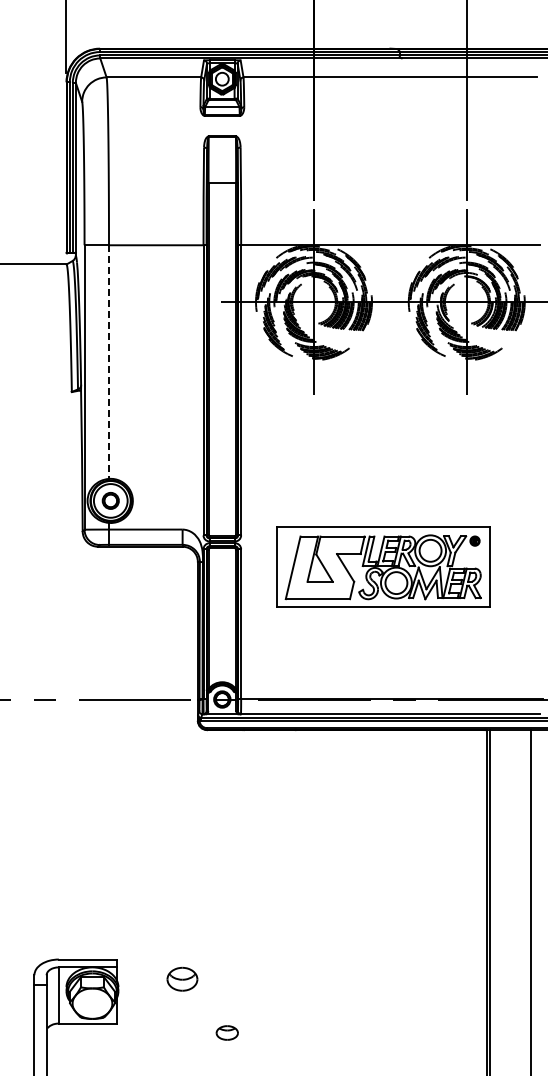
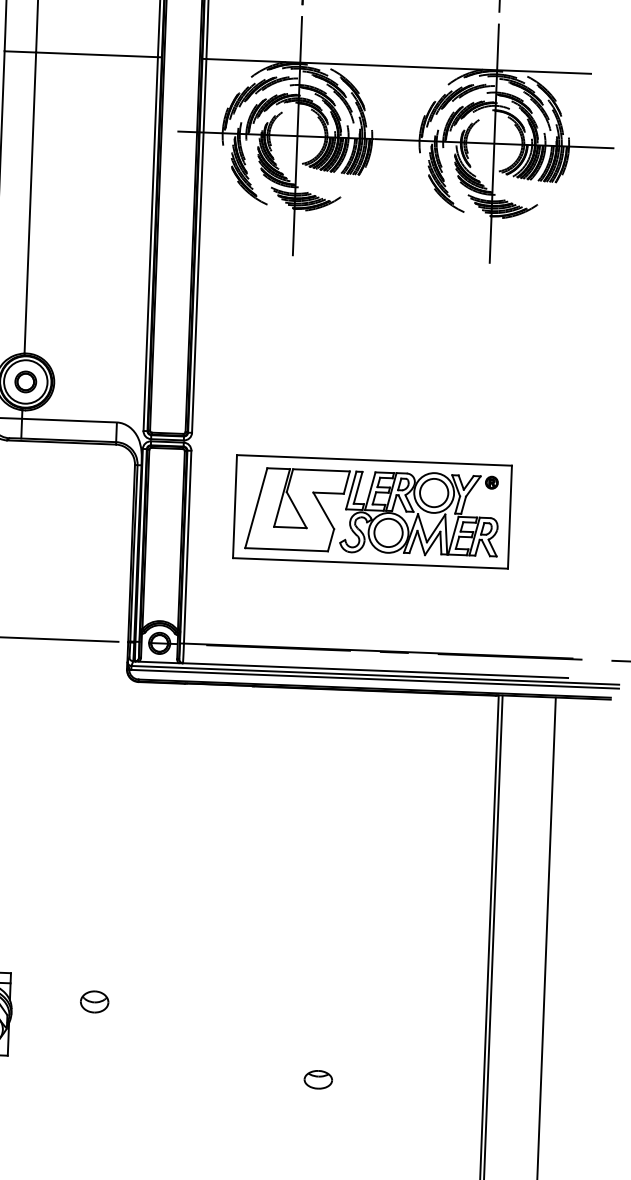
line: (108, 362) -> (29, 203), dashed -> solid
part: (383, 566) -> (372, 510), moved
part: (182, 979) -> (94, 1002), size x0.71
part: (226, 1032) -> (317, 1079), moved

